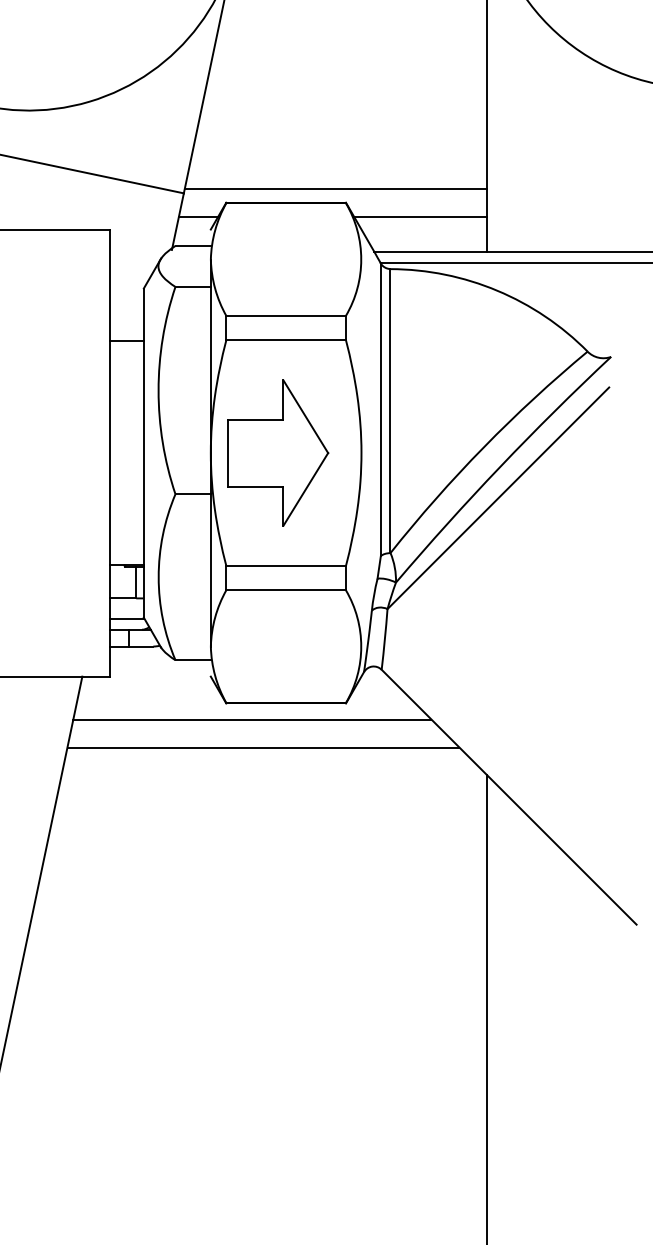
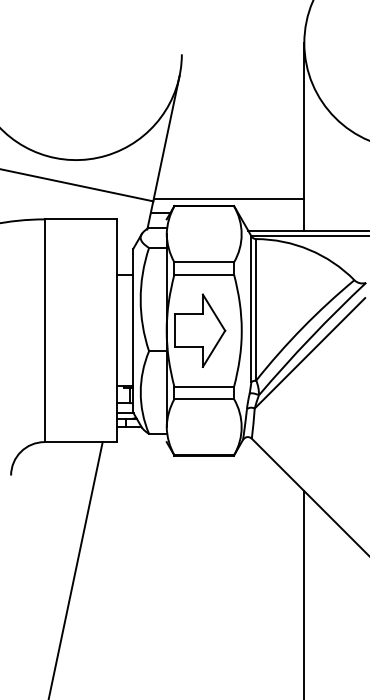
line: (421, 215) -> (271, 212), removed
line: (252, 719) -> (187, 463), removed
line: (262, 747) -> (192, 477), removed

